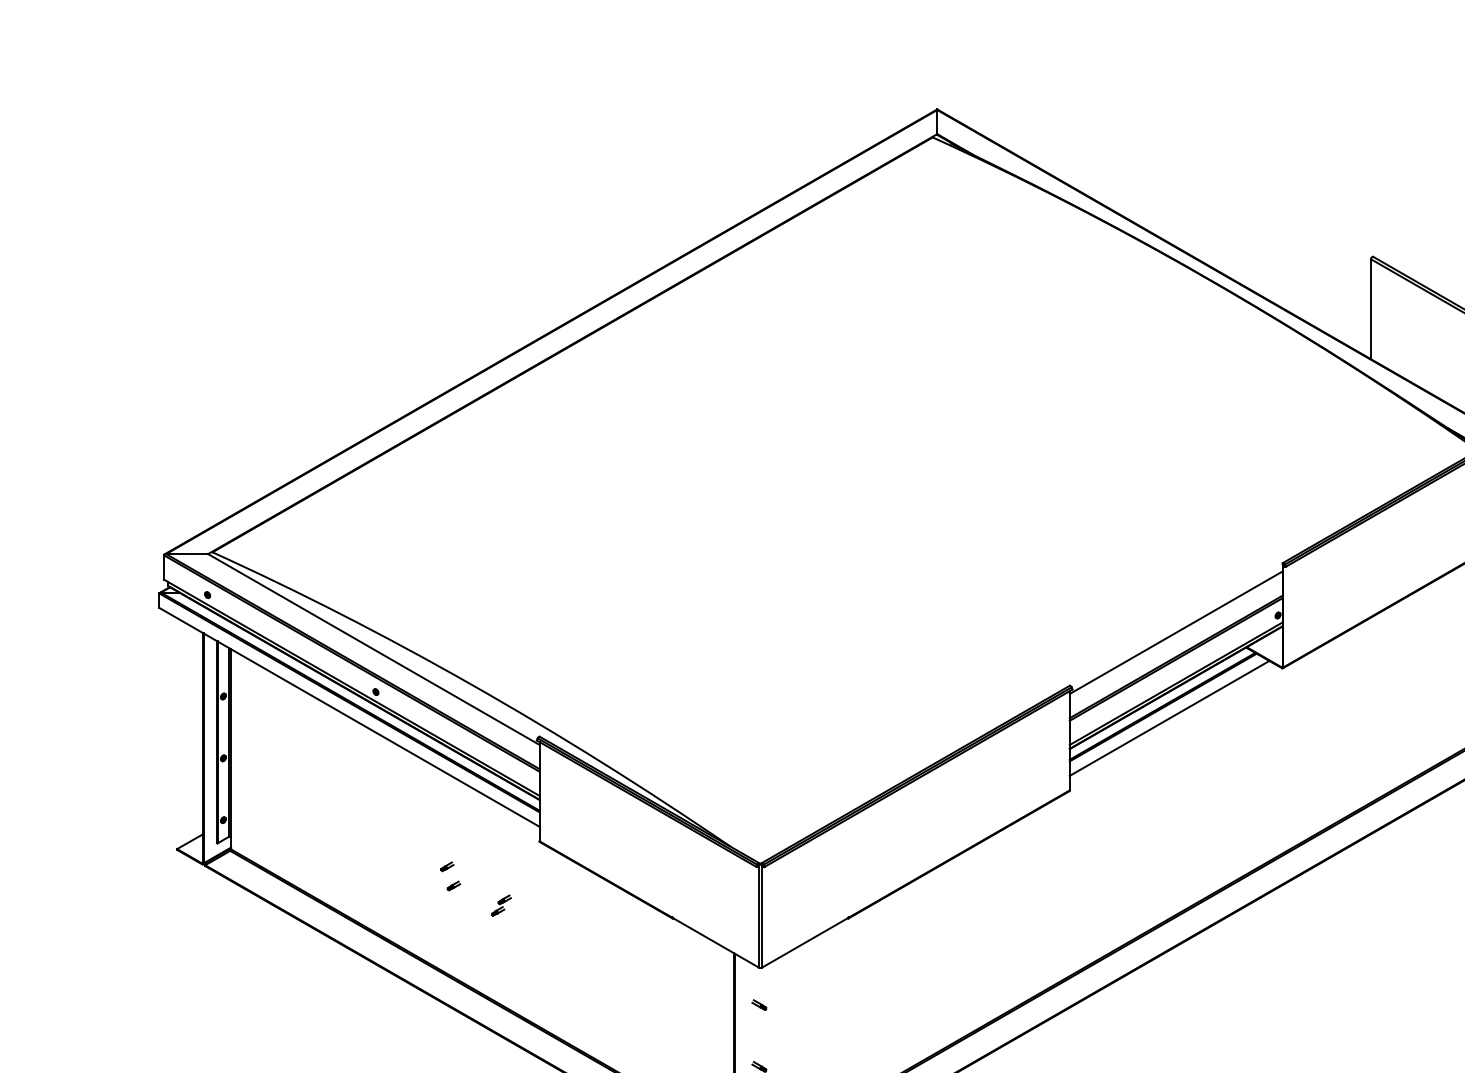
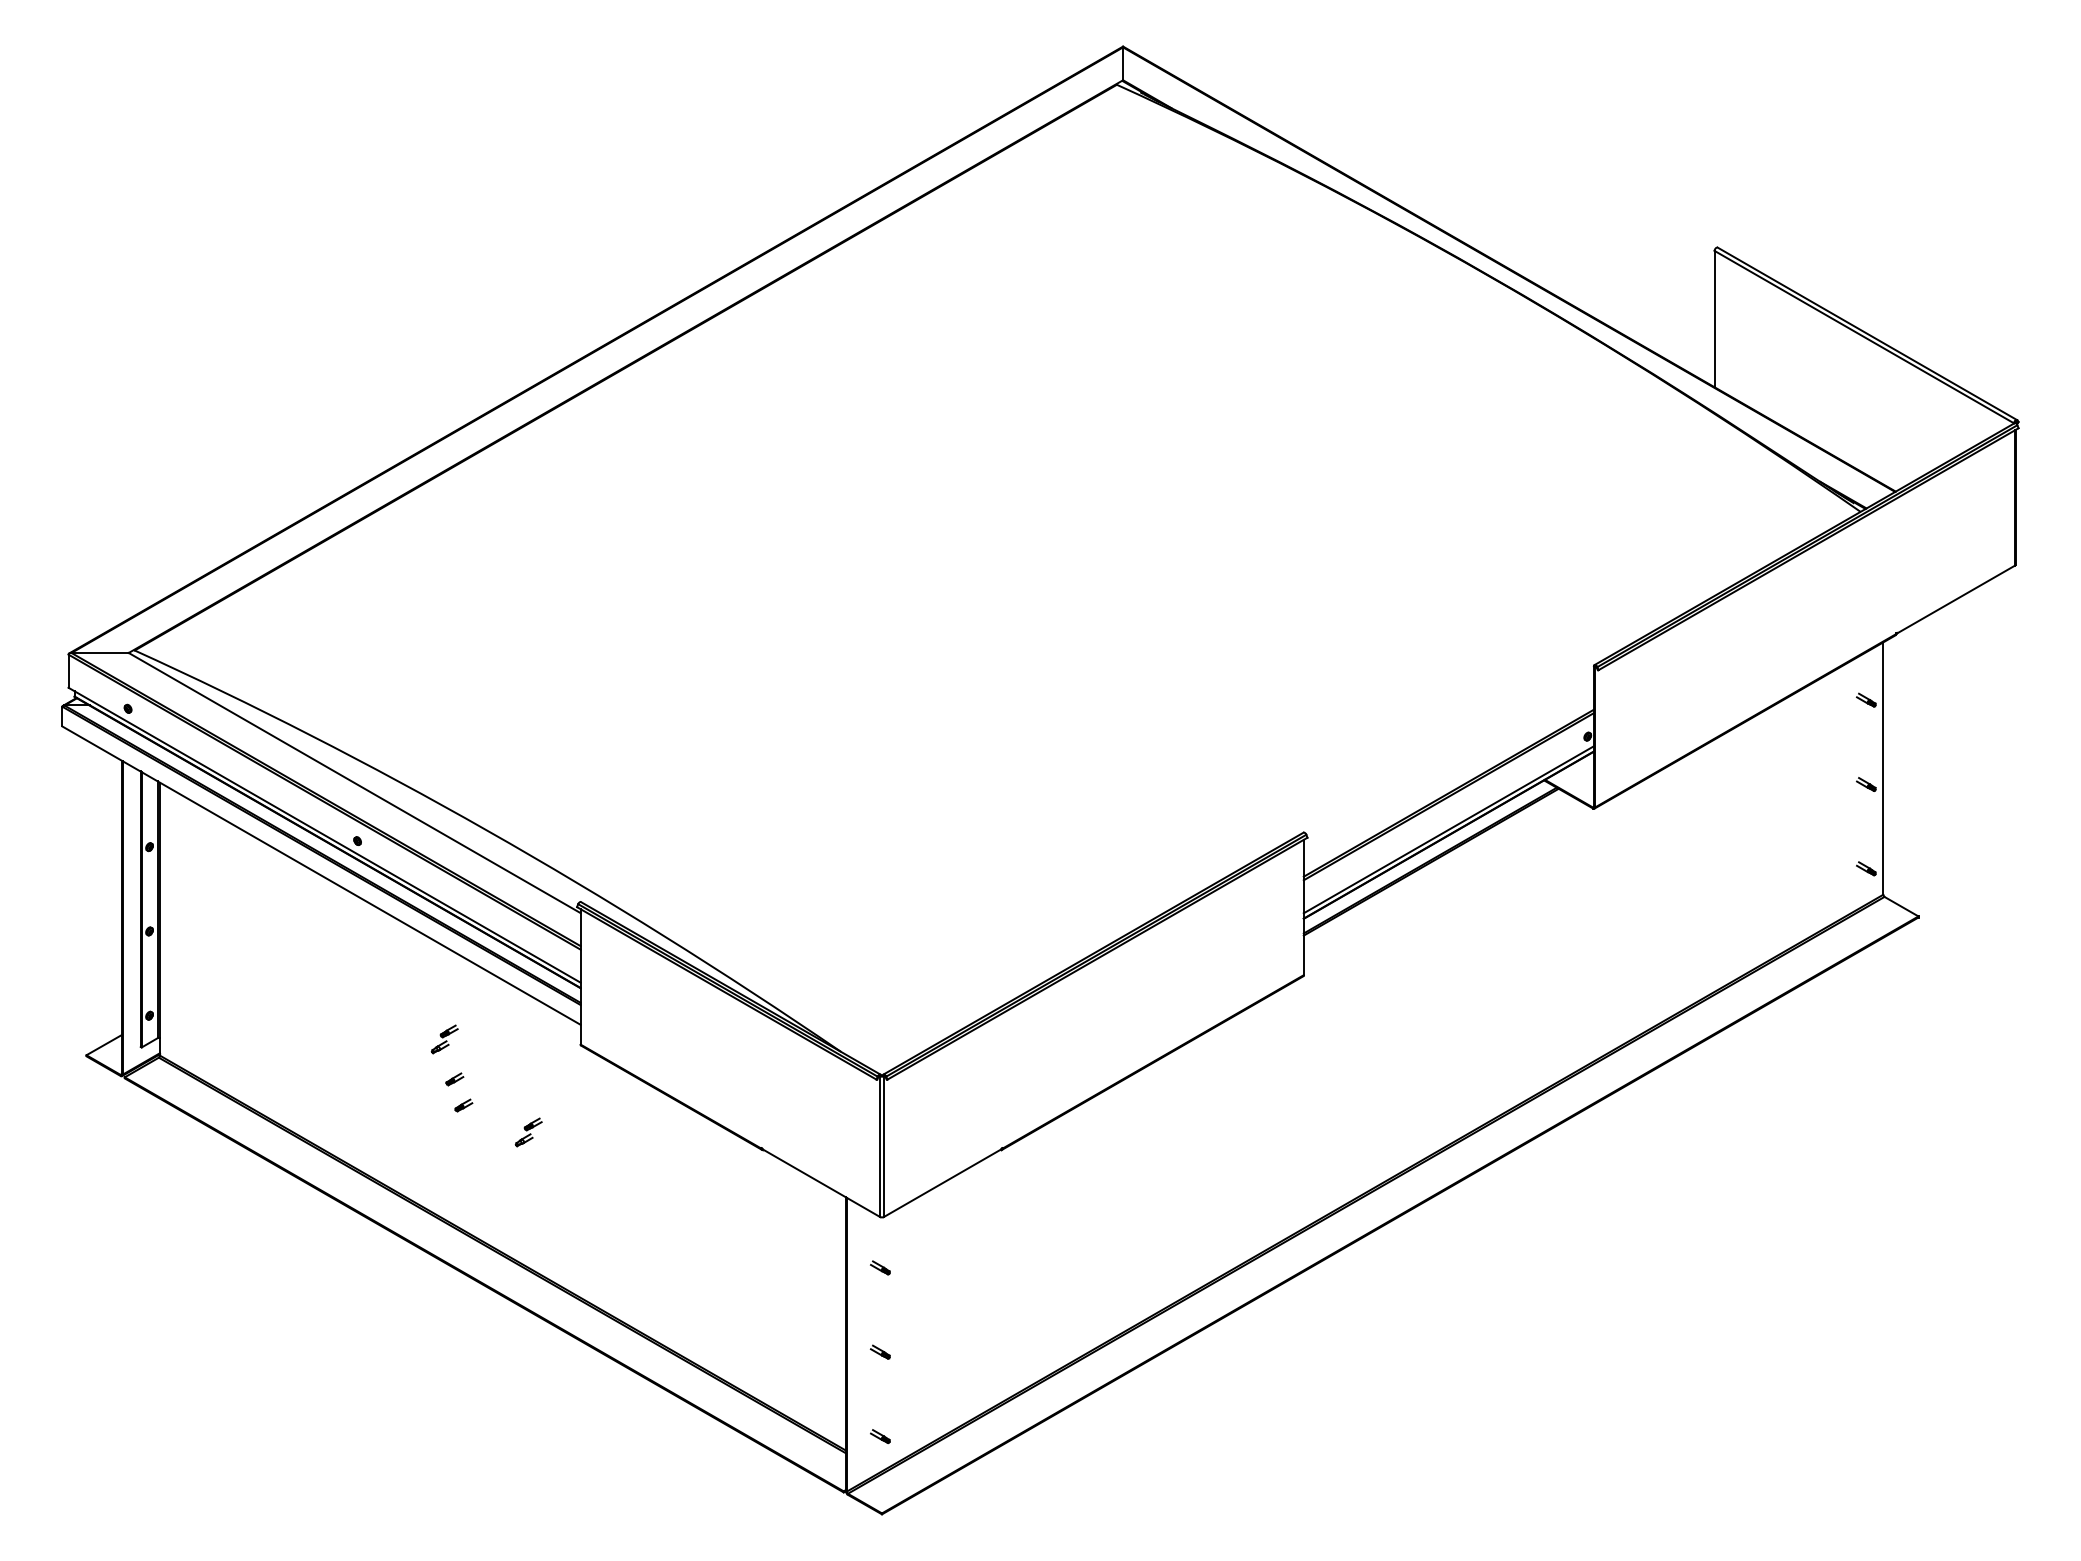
line: (1175, 632) -> (1448, 759), removed
line: (1169, 718) -> (1439, 876), removed
part: (439, 837) -> (444, 1039), added

